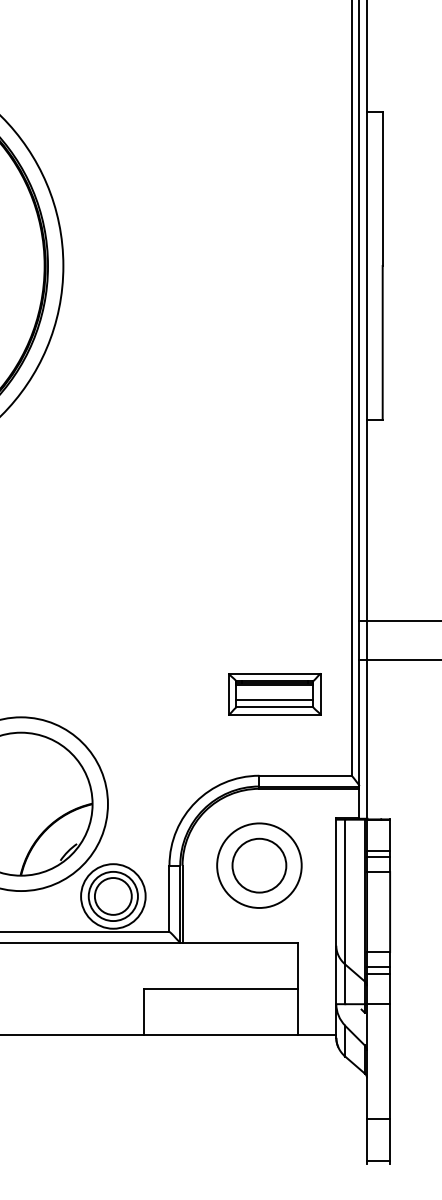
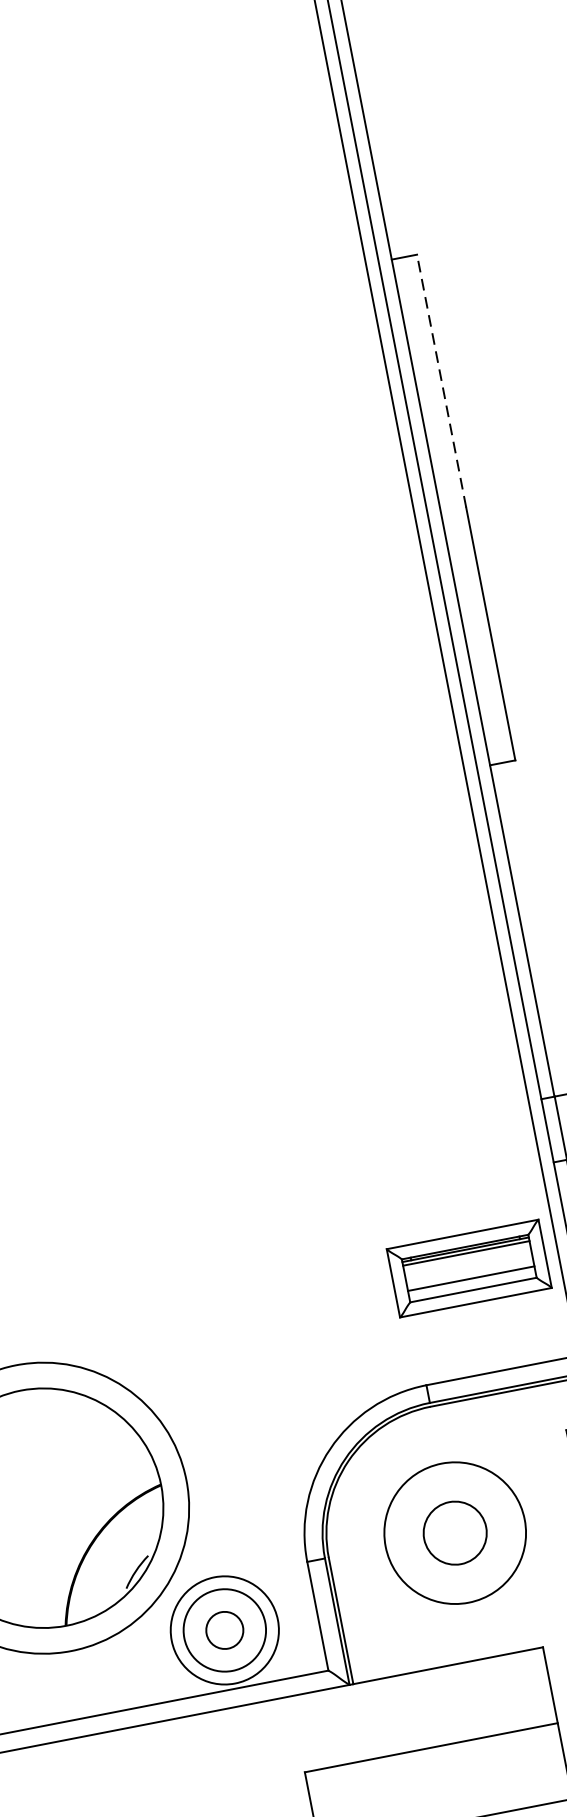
line: (382, 189) -> (441, 381), solid -> dashed
part: (274, 694) -> (468, 1269), moved
circle: (259, 865) -> (455, 1532), size x0.7
circle: (112, 896) -> (223, 1630), size x0.6

